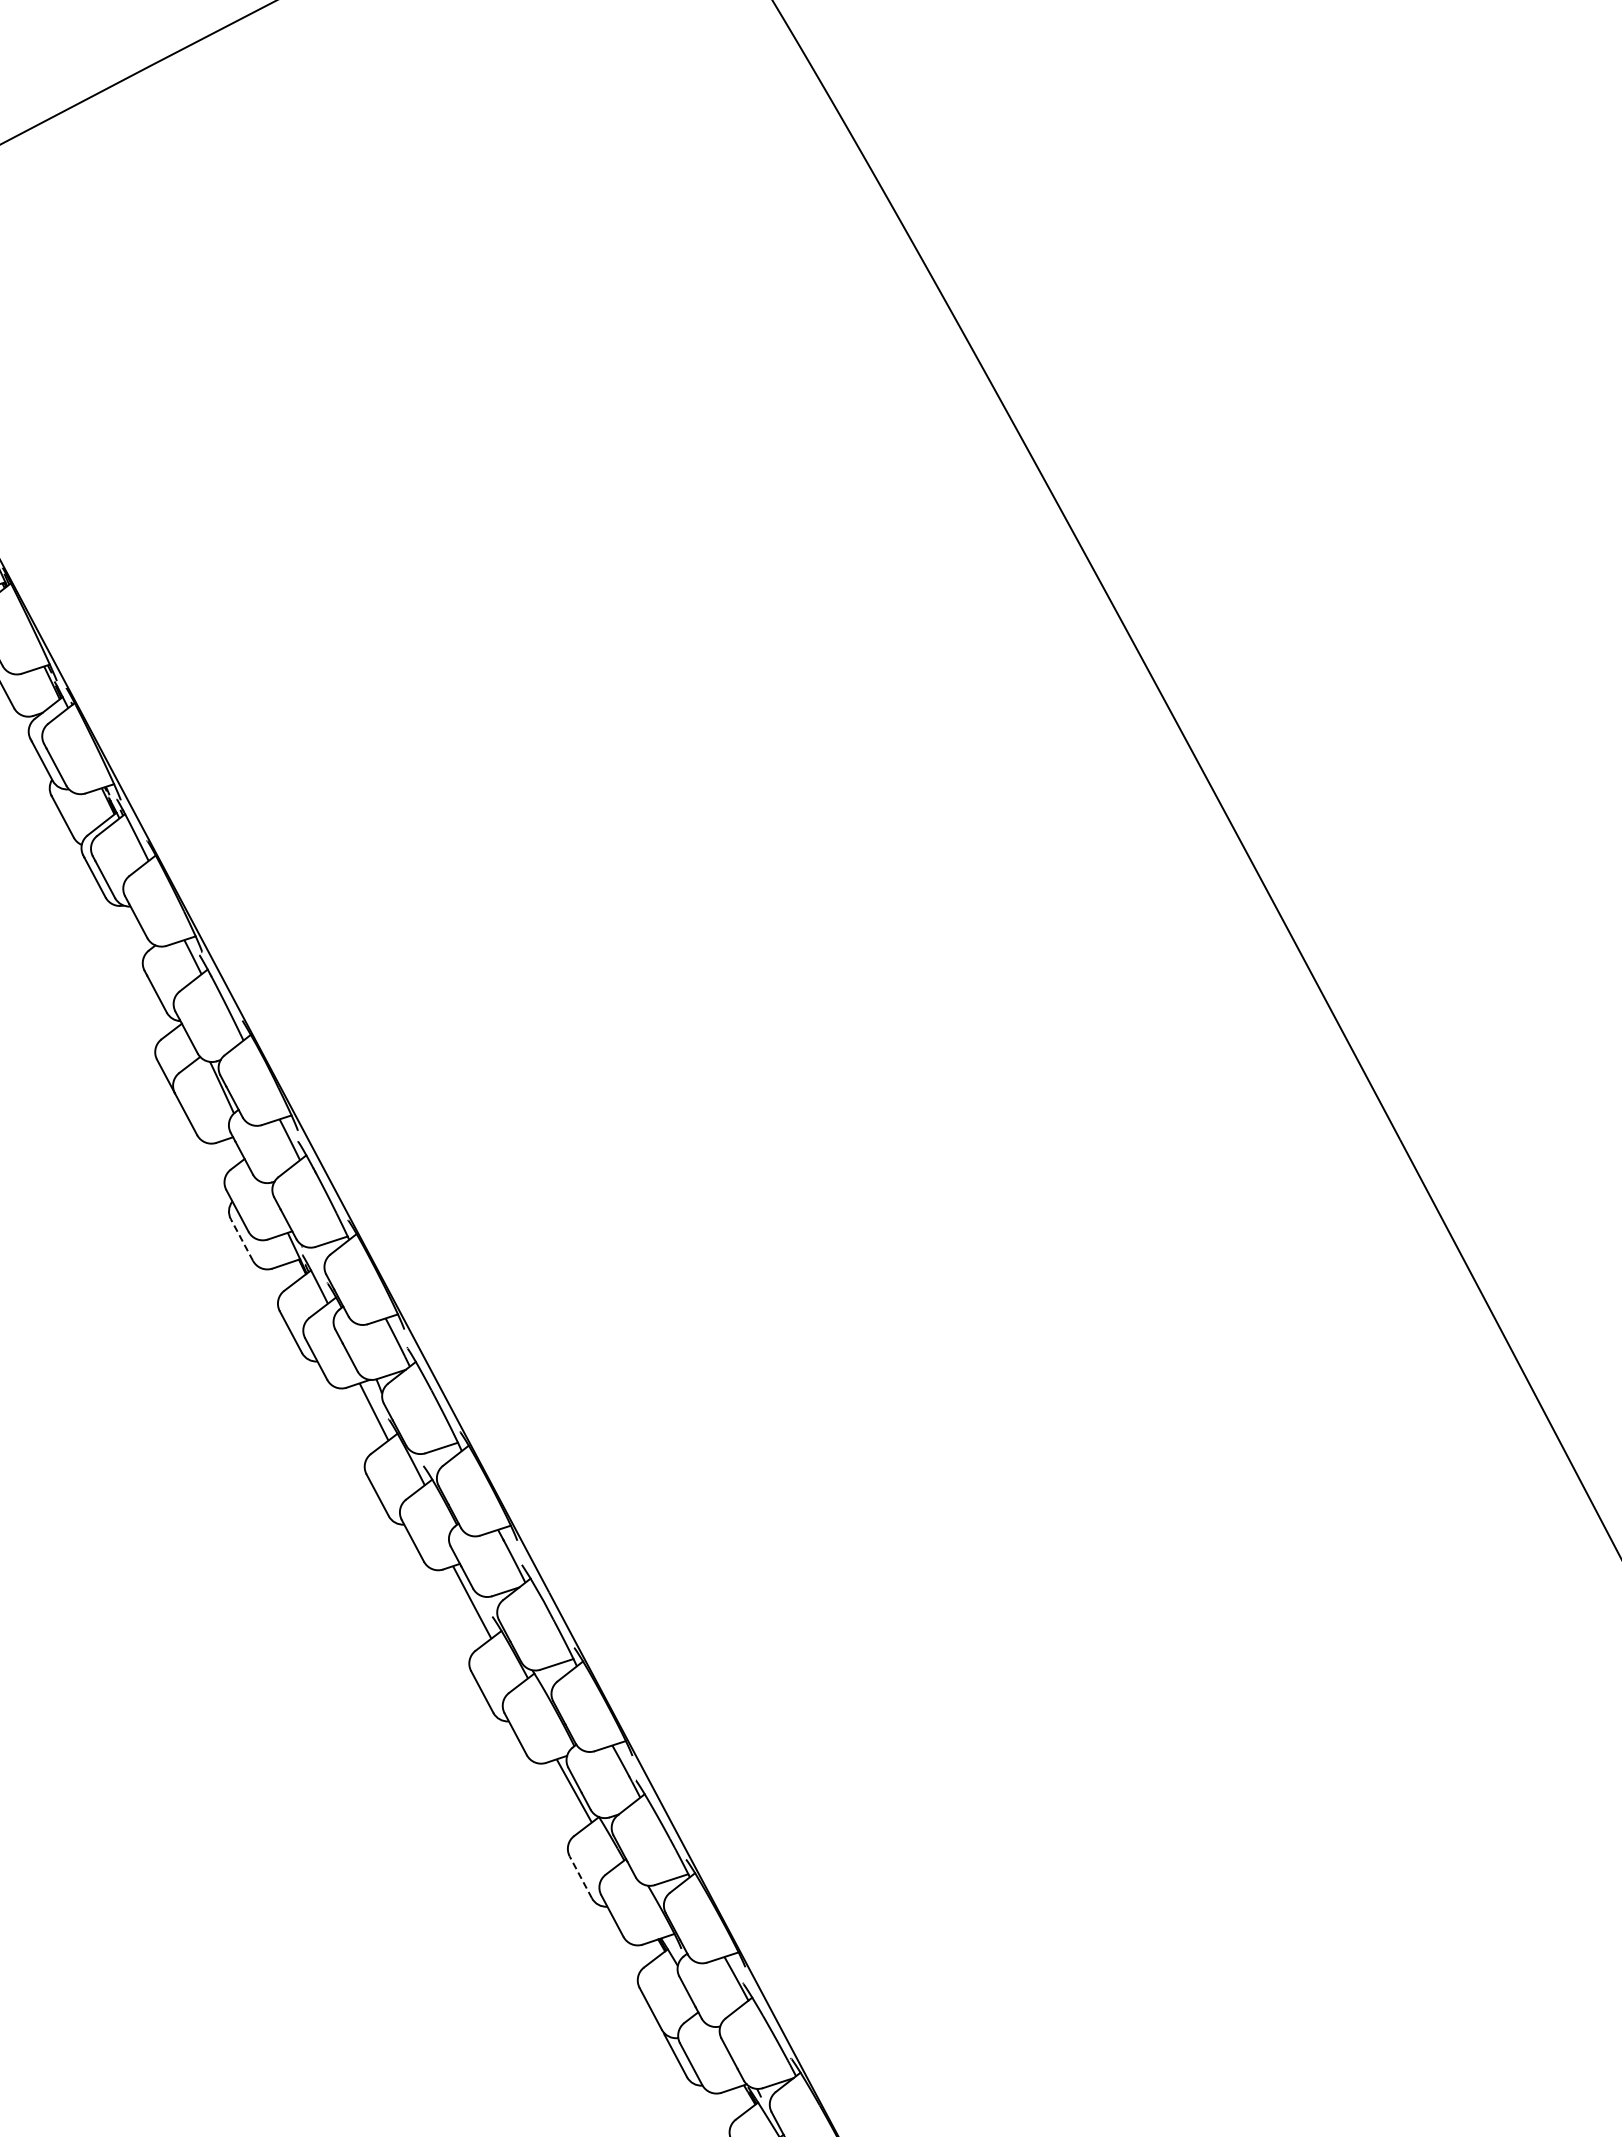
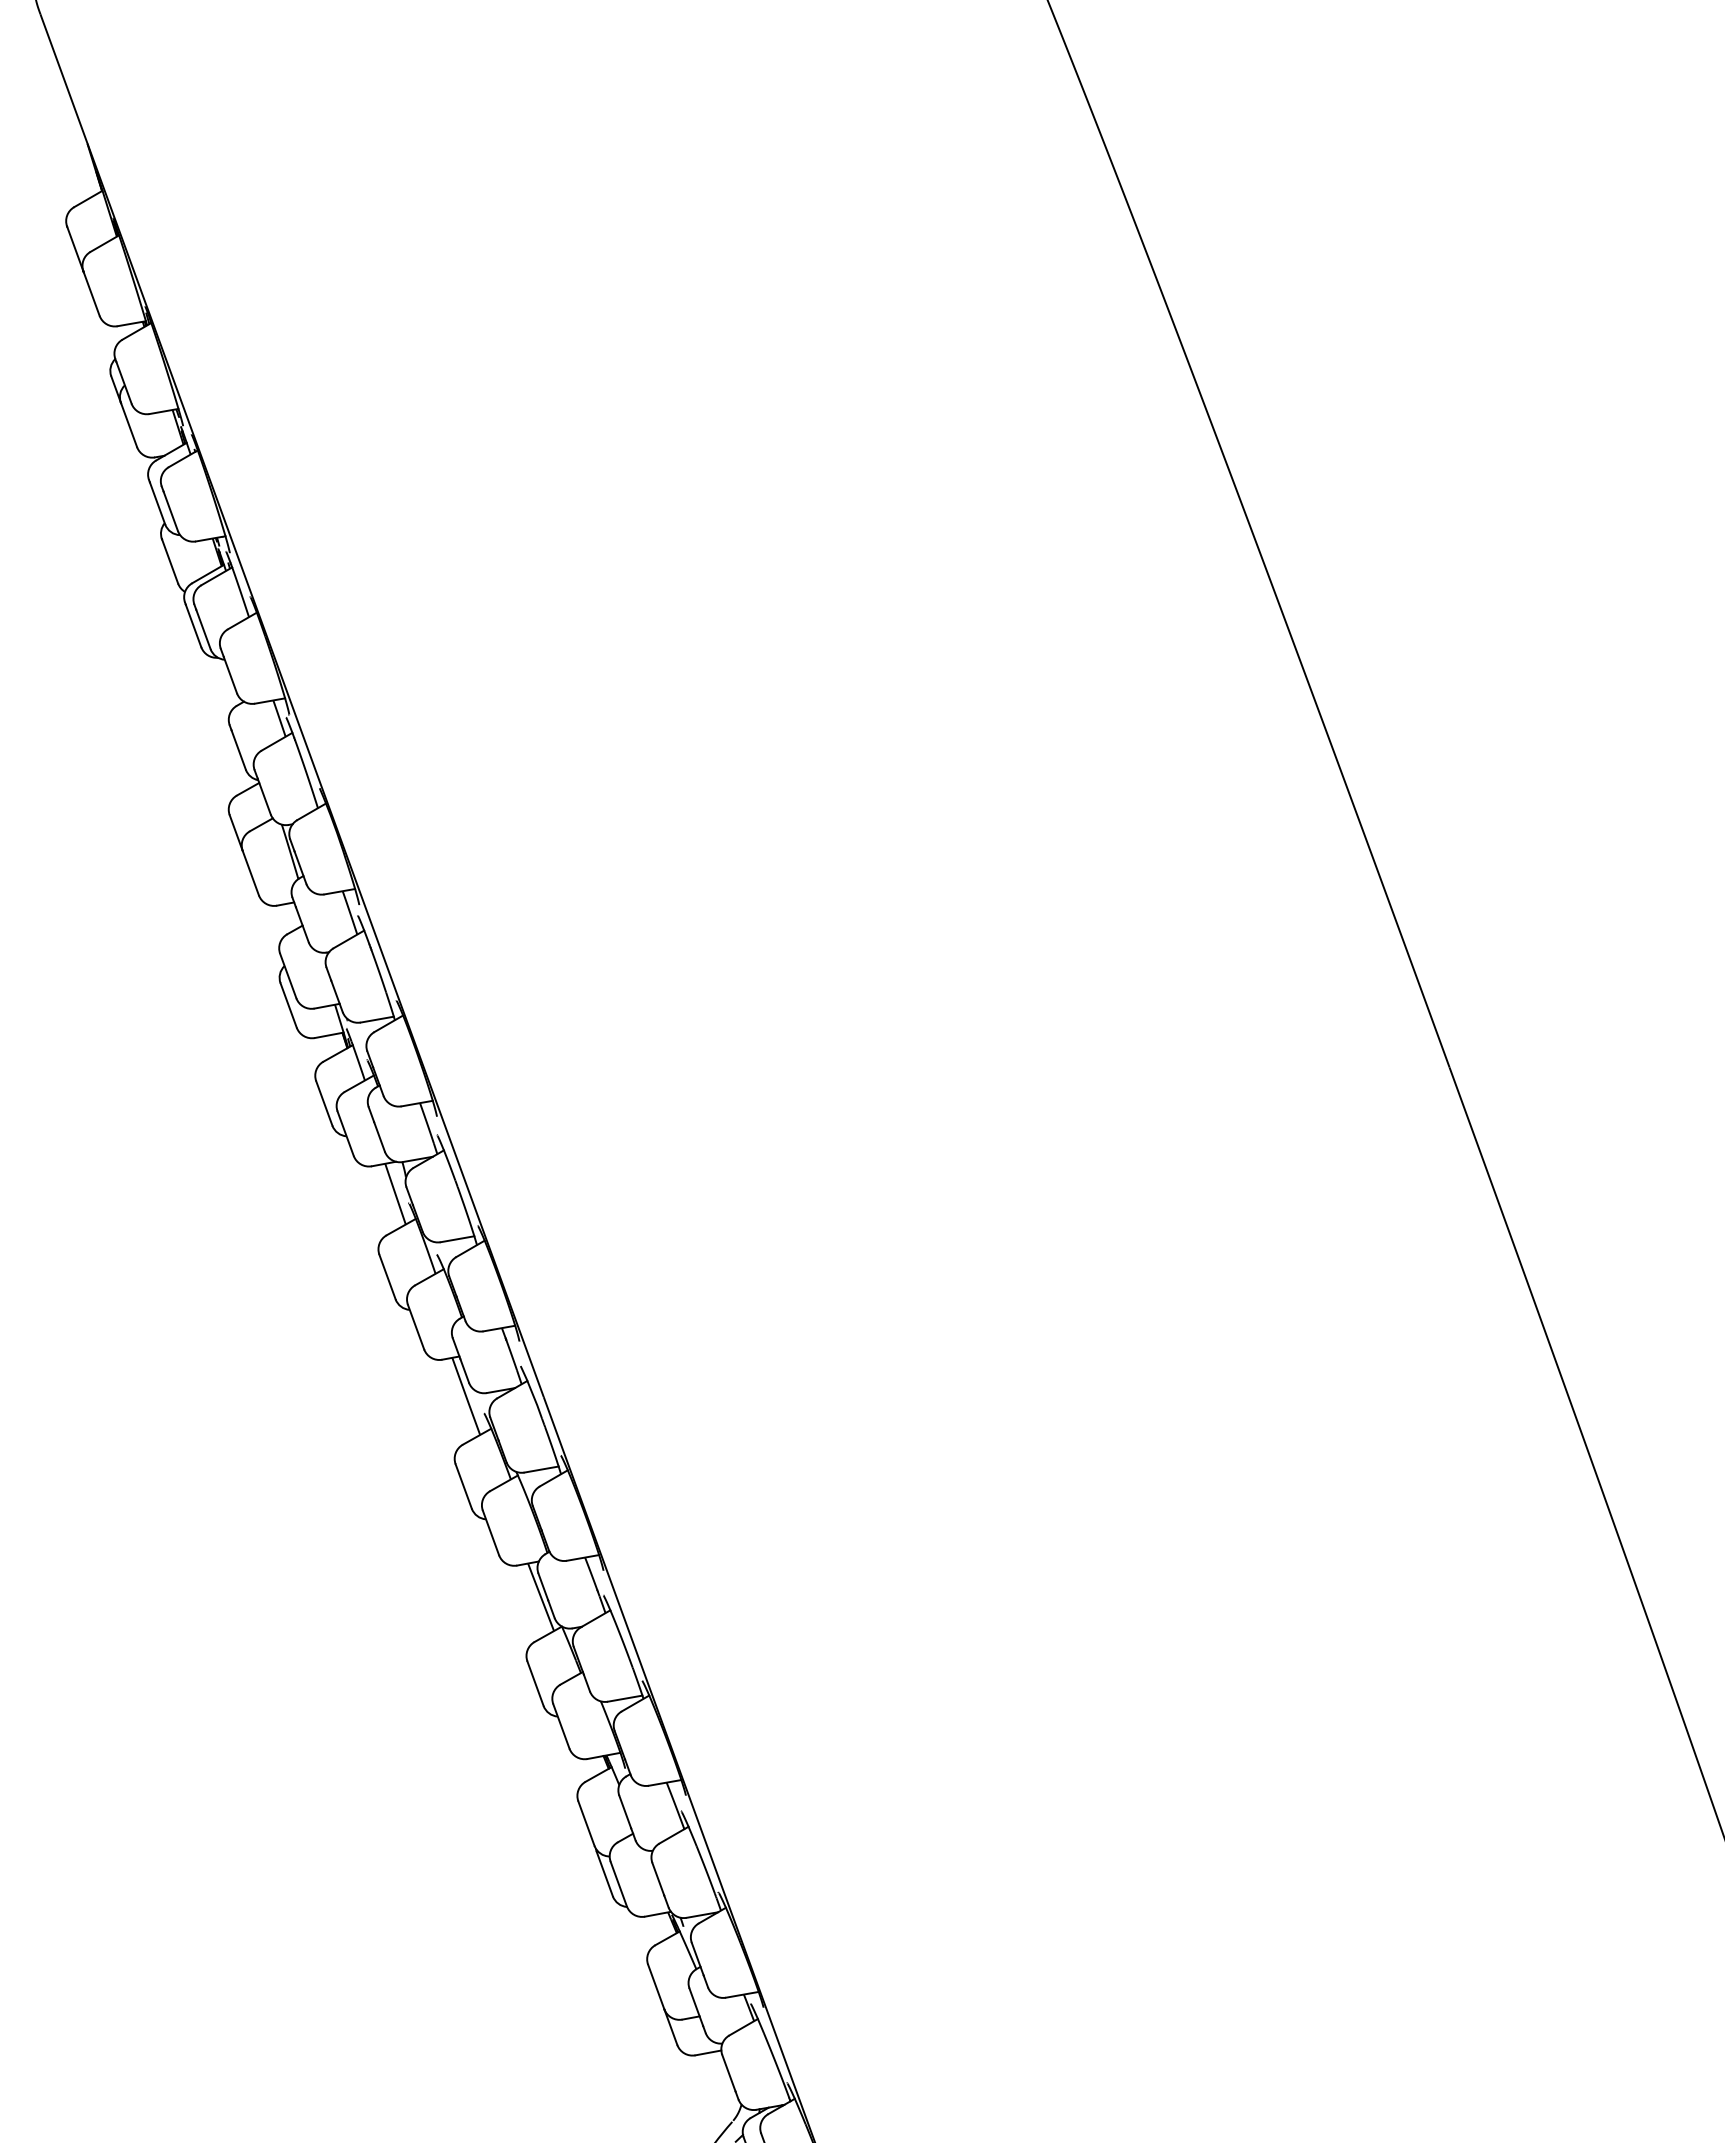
line: (241, 1240) -> (288, 1005), dashed -> solid
line: (580, 1877) -> (535, 1683), dashed -> solid

